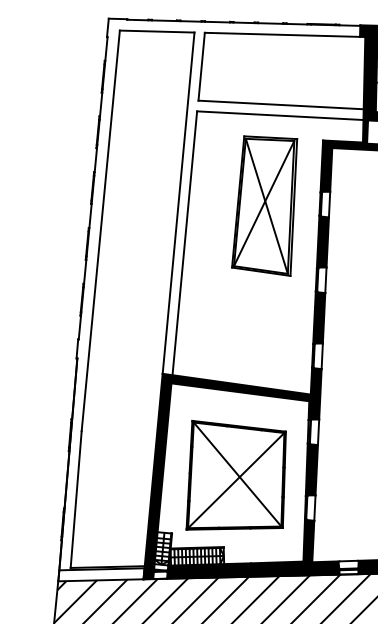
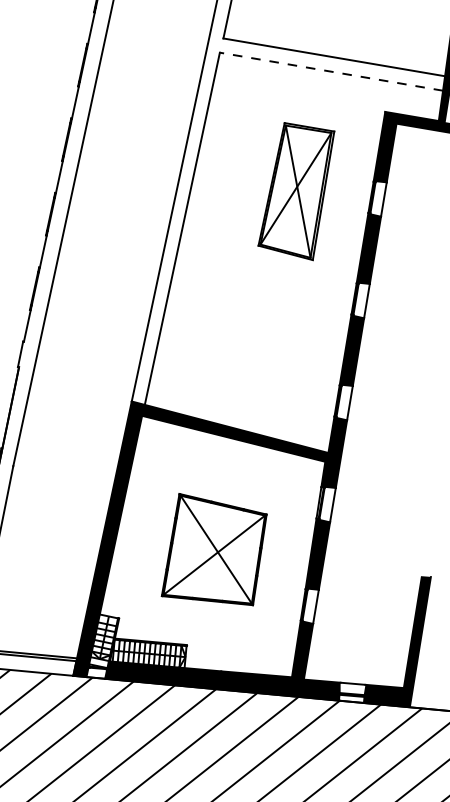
line: (279, 115) -> (330, 71), solid -> dashed
part: (264, 205) -> (295, 190), size x0.7
part: (235, 475) -> (213, 550), size x0.7

